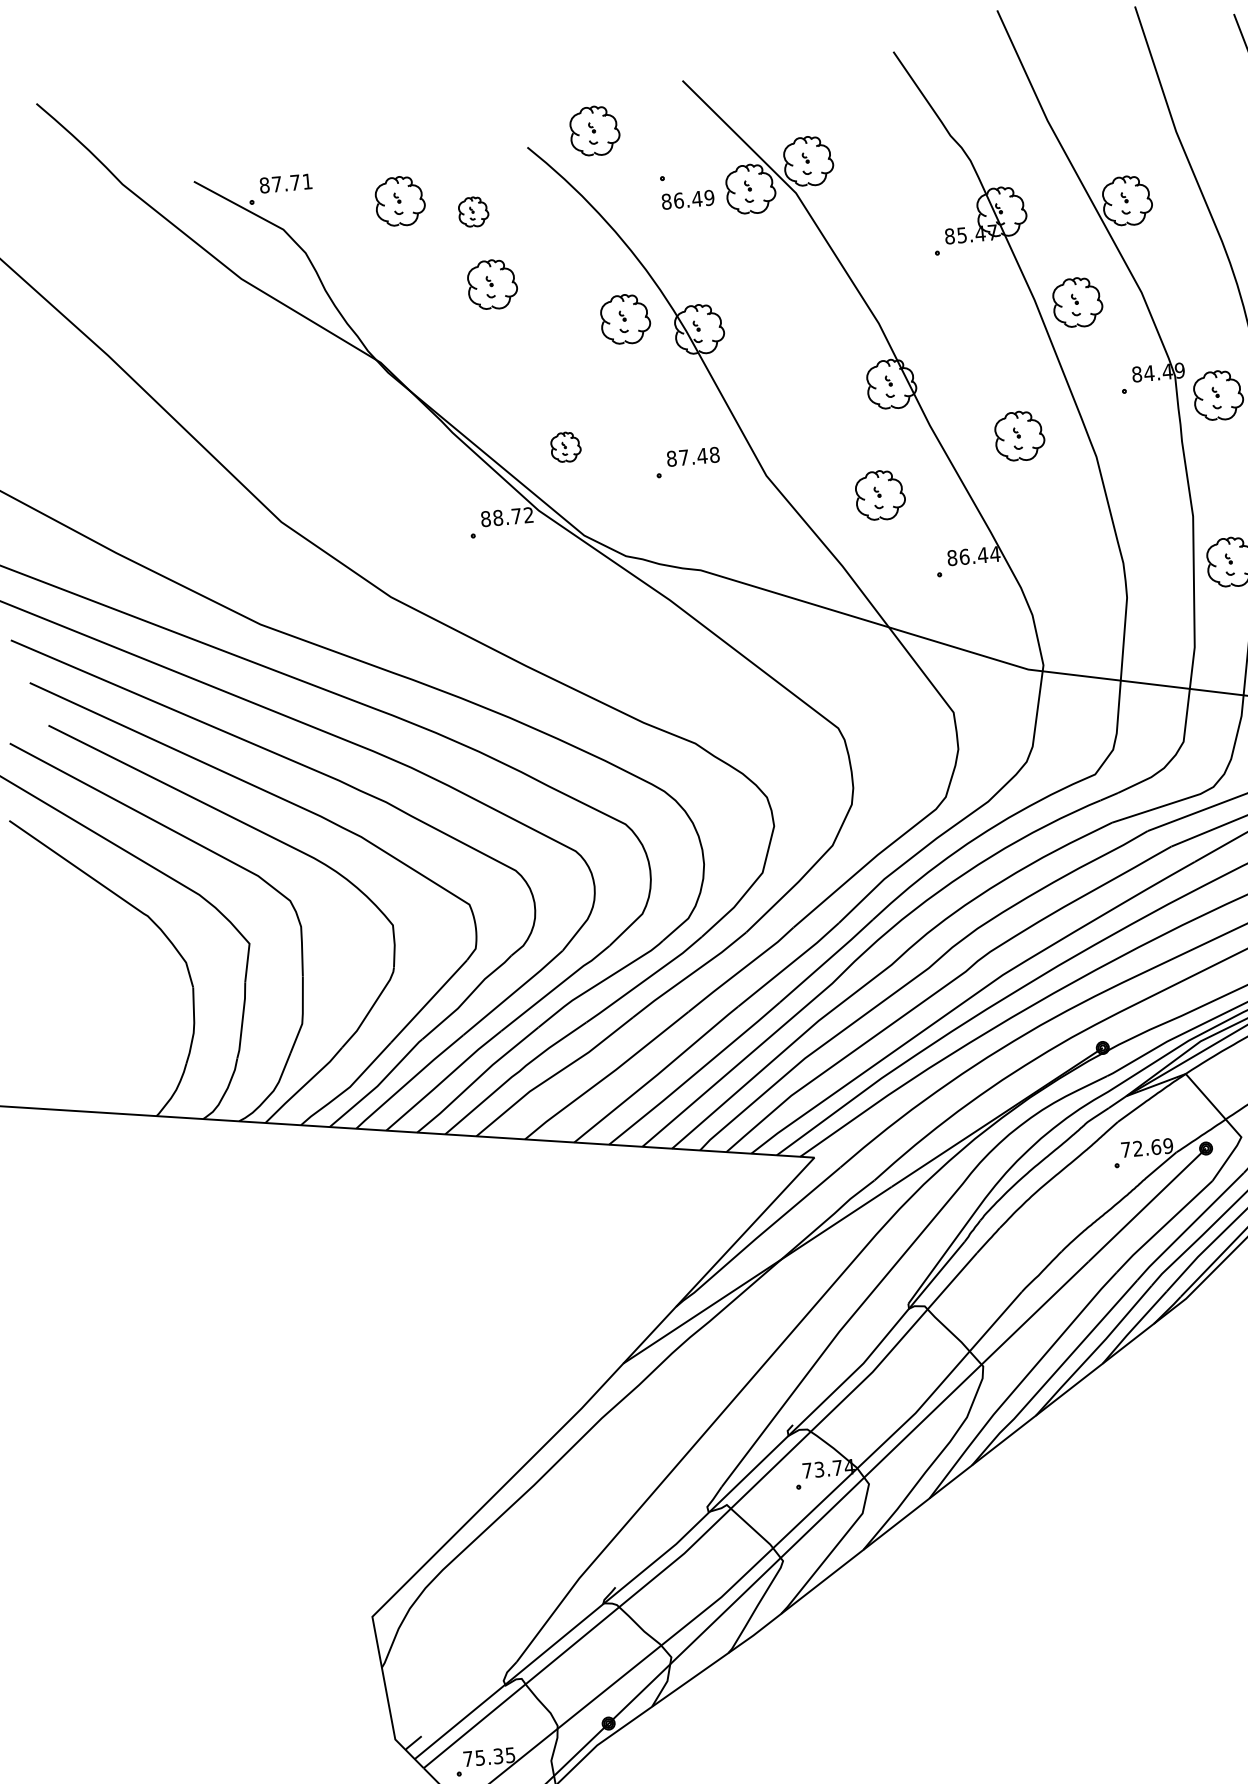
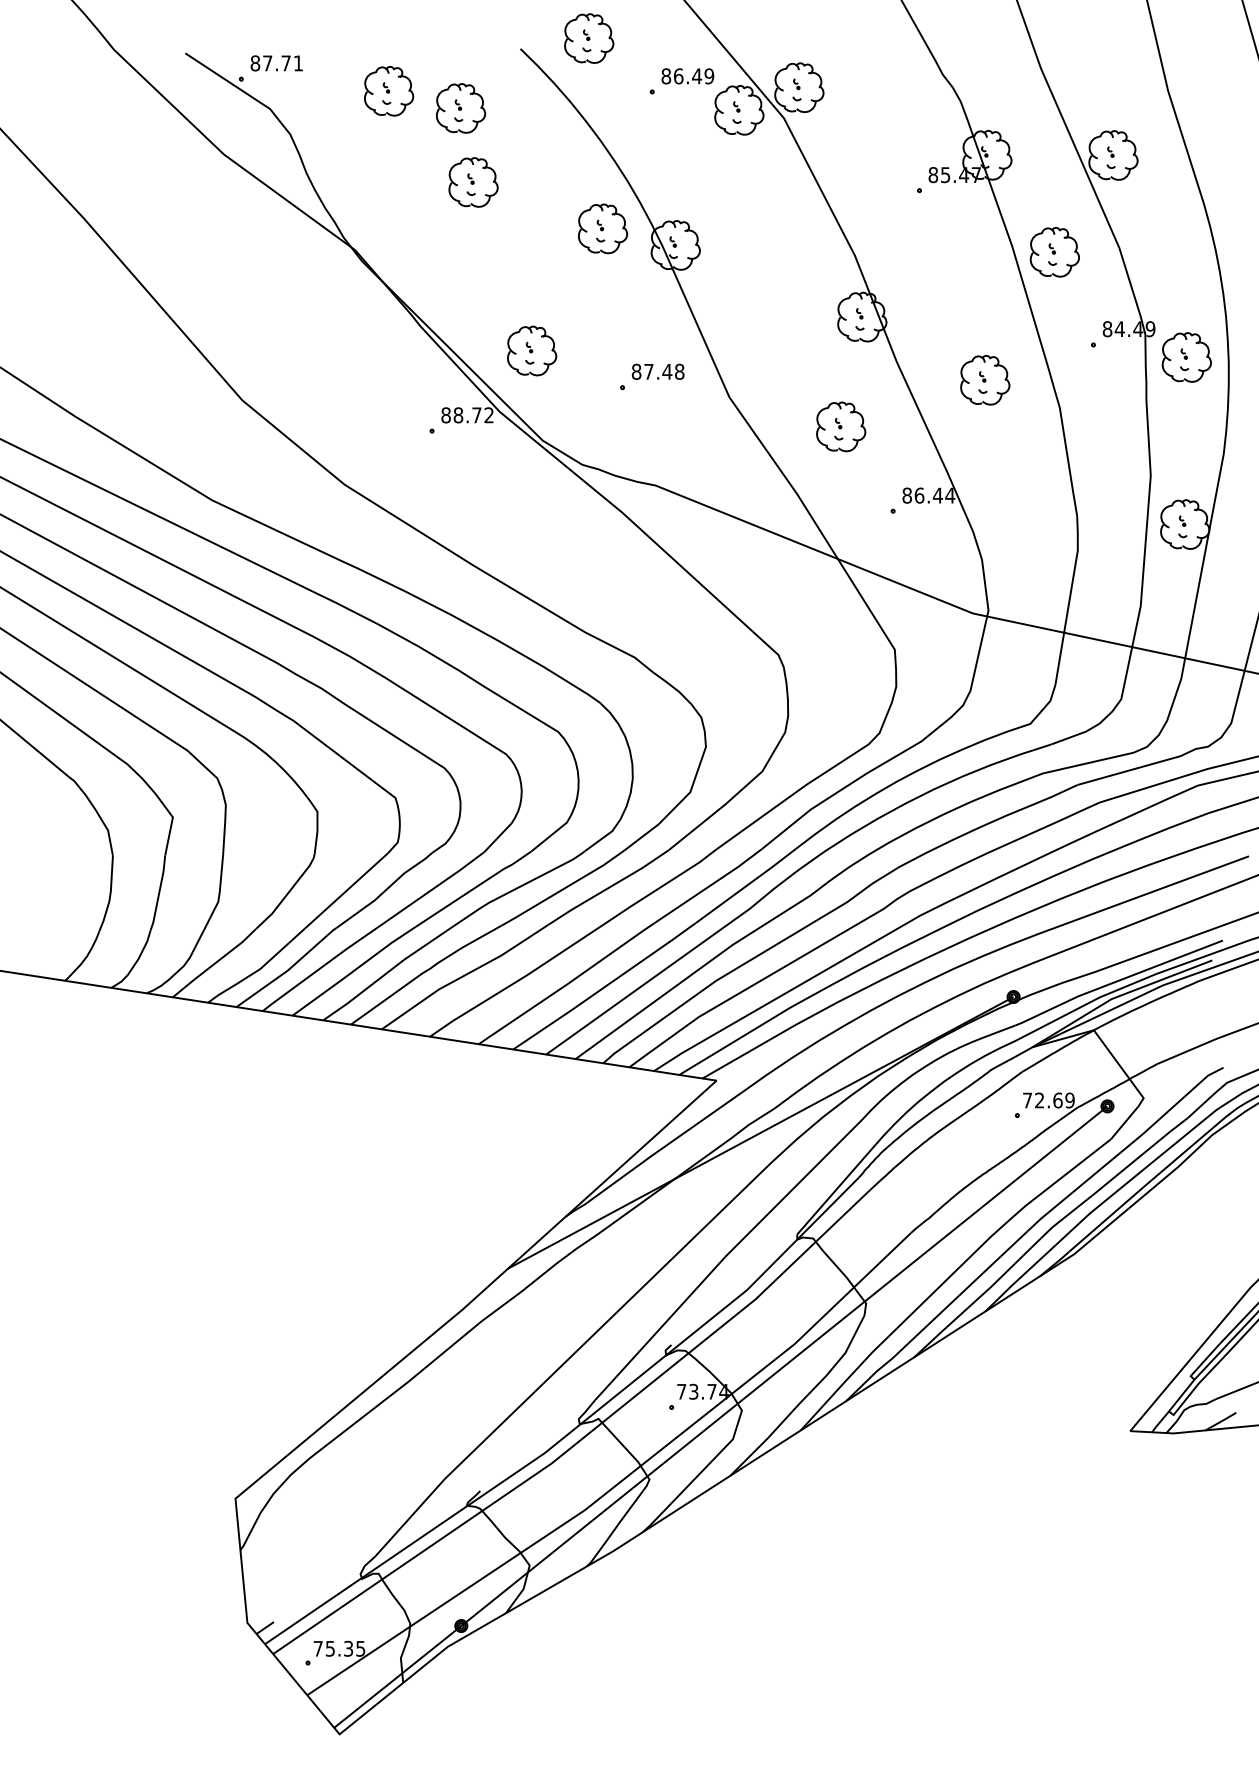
text: (687, 199) -> (687, 76), moved
part: (473, 212) -> (461, 108), size x1.67
part: (566, 446) -> (532, 350), size x1.67

